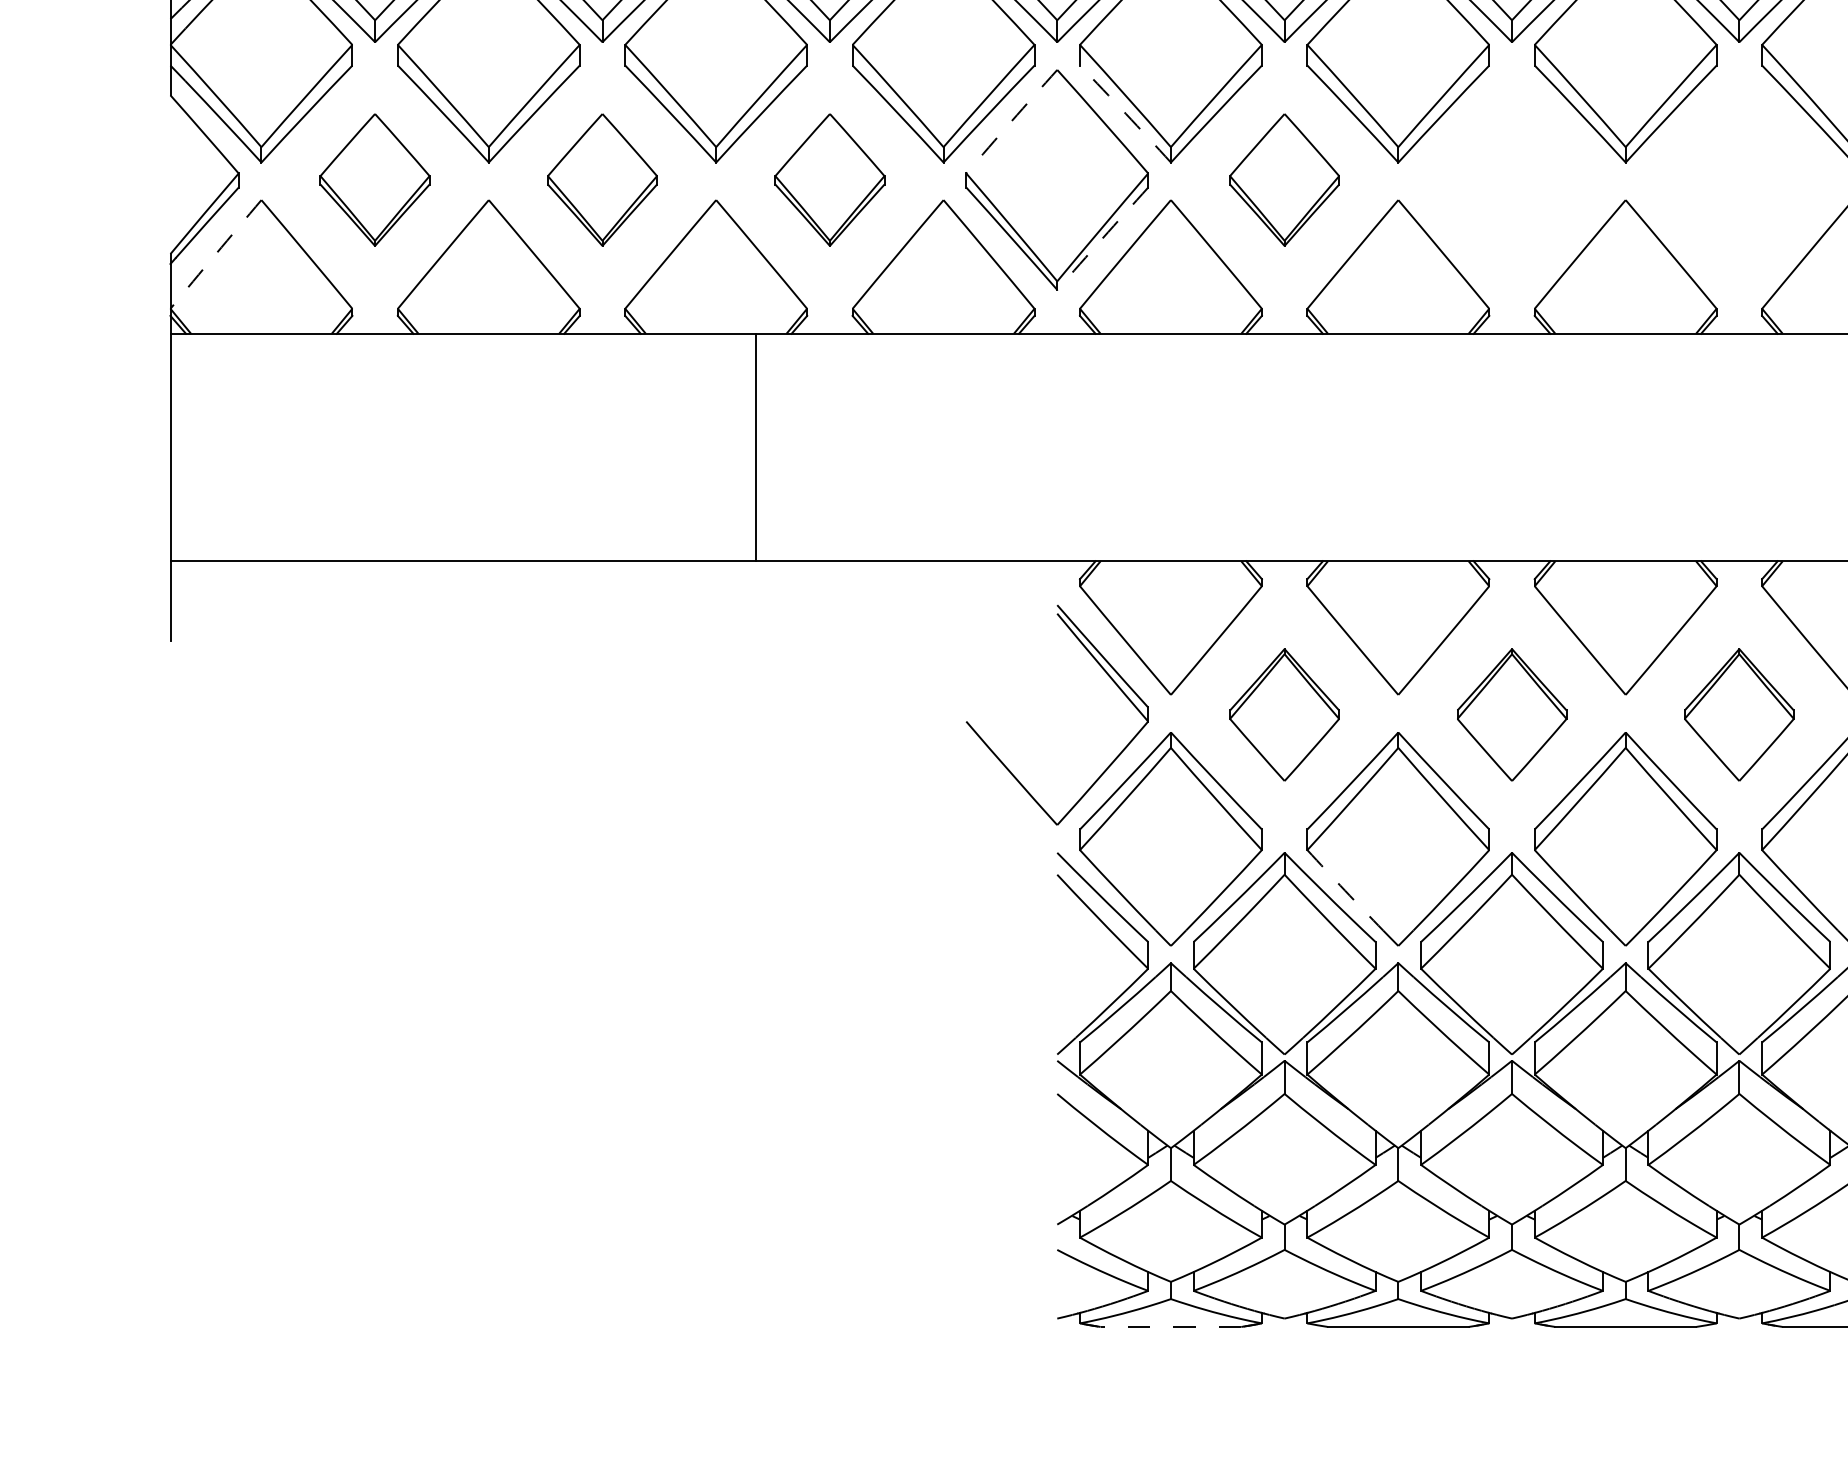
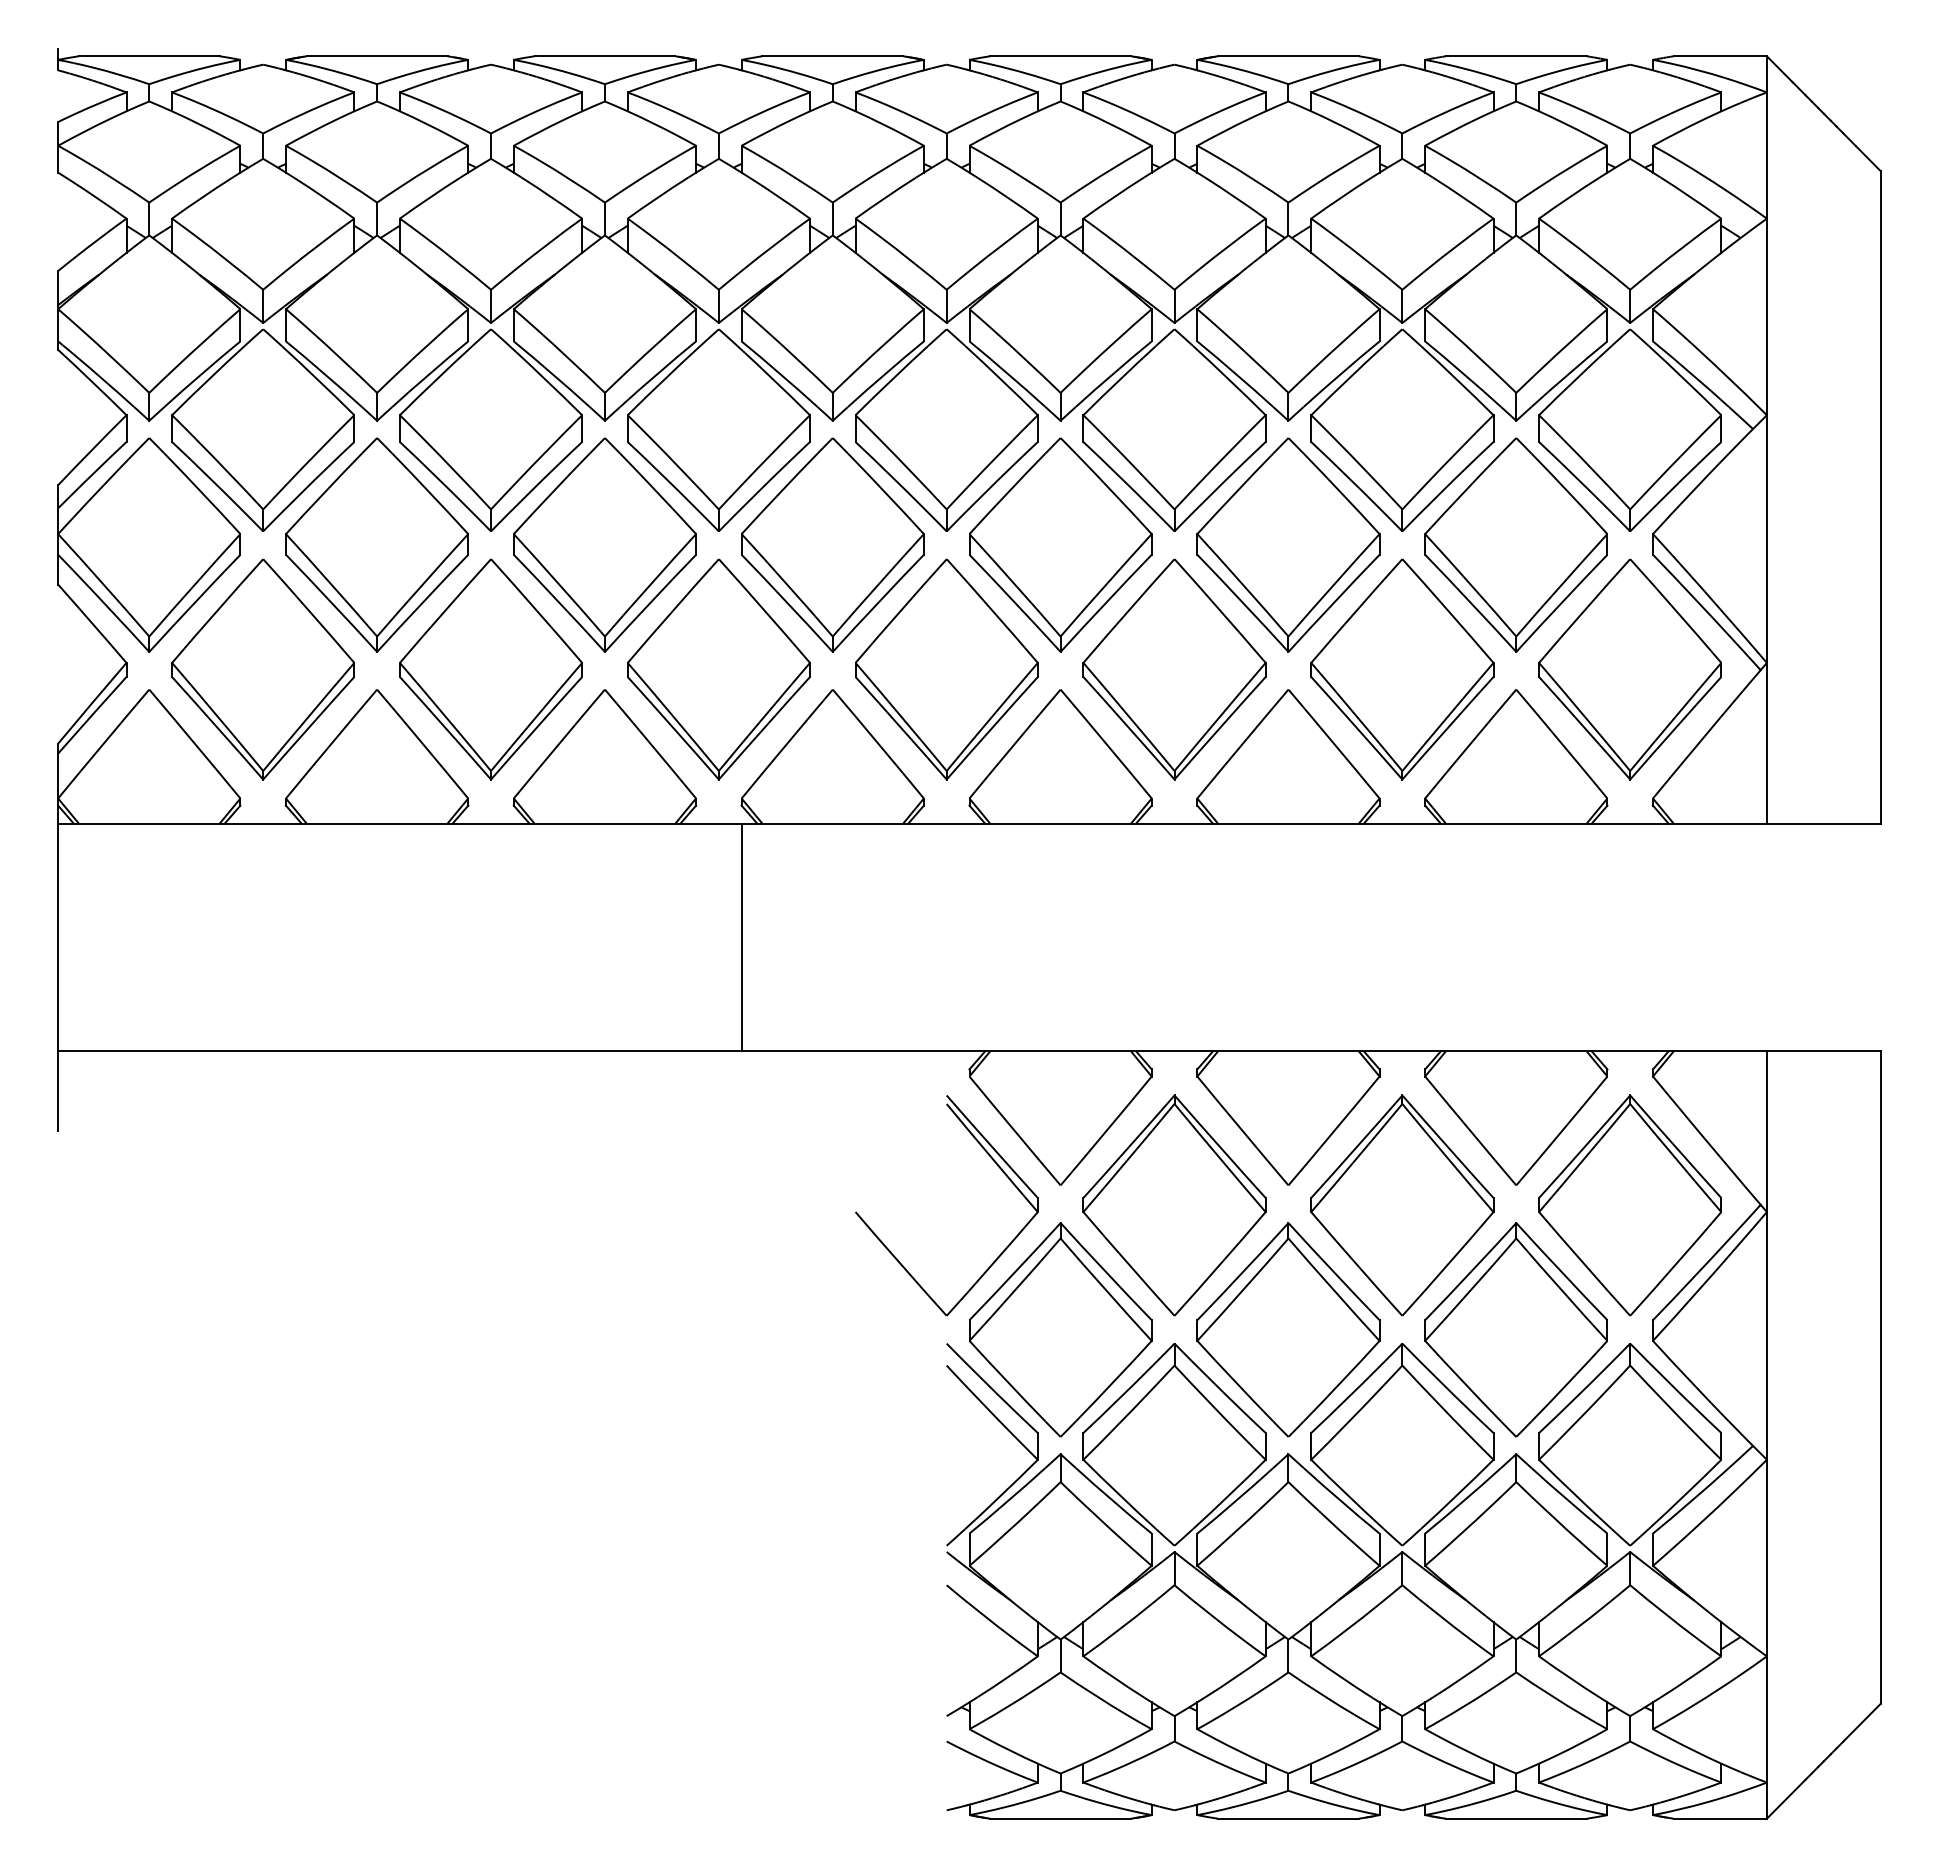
arc: (1125, 114) -> (1015, 603), dashed -> solid
arc: (1011, 121) -> (900, 610), dashed -> solid
part: (374, 180) -> (262, 669), size x1.67
part: (601, 180) -> (490, 669), size x1.67
part: (829, 180) -> (718, 669), size x1.67
part: (1284, 180) -> (1174, 669), size x1.67
part: (1512, 180) -> (1402, 669), added
part: (1738, 180) -> (1629, 669), added
arc: (1102, 238) -> (992, 728), dashed -> solid
arc: (215, 253) -> (103, 743), dashed -> solid
line: (755, 447) -> (741, 937), moved
part: (1284, 714) -> (1174, 1205), size x1.67
part: (1512, 714) -> (1402, 1205), size x1.67
part: (1738, 714) -> (1629, 1205), size x1.67
arc: (1345, 890) -> (1235, 1381), dashed -> solid
line: (1170, 1326) -> (1060, 1818), dashed -> solid

